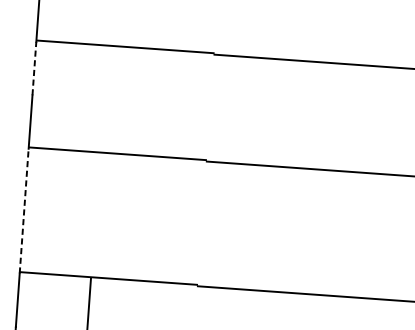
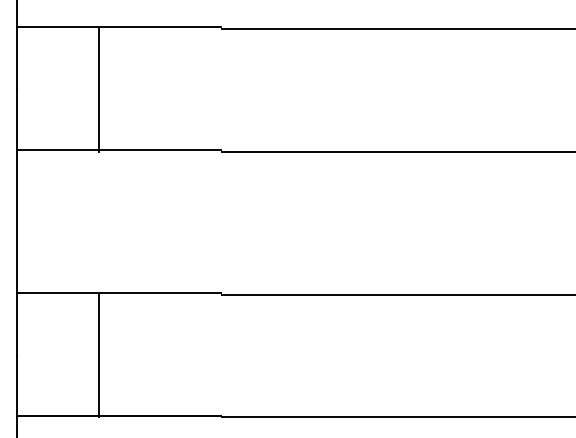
line: (34, 68) -> (17, 59), dashed -> solid
line: (104, 100) -> (99, 90), added
line: (24, 211) -> (17, 223), dashed -> solid

